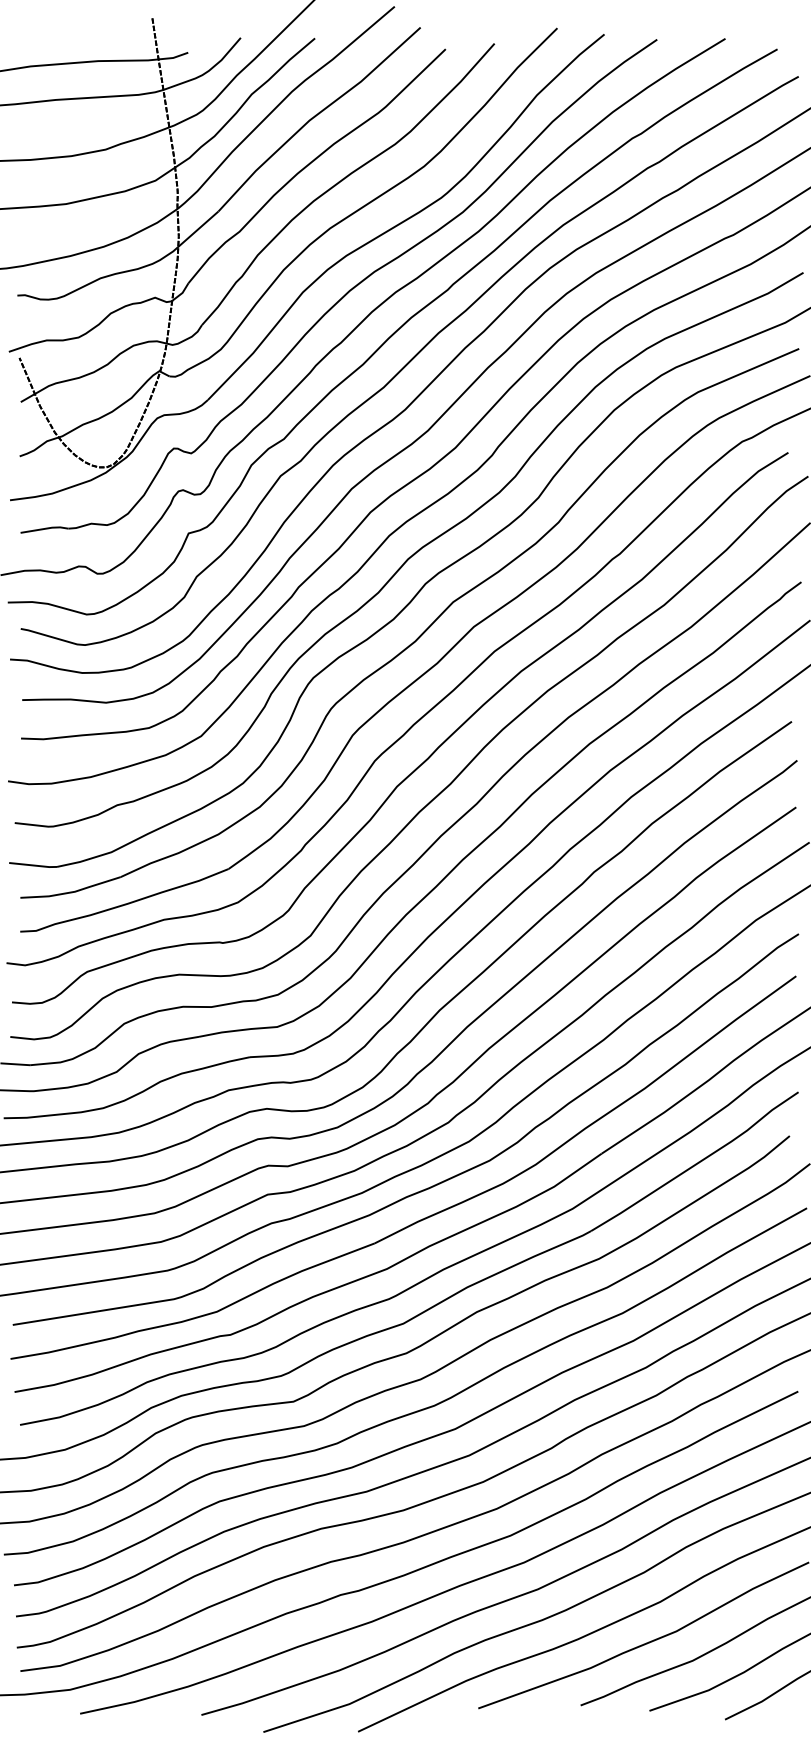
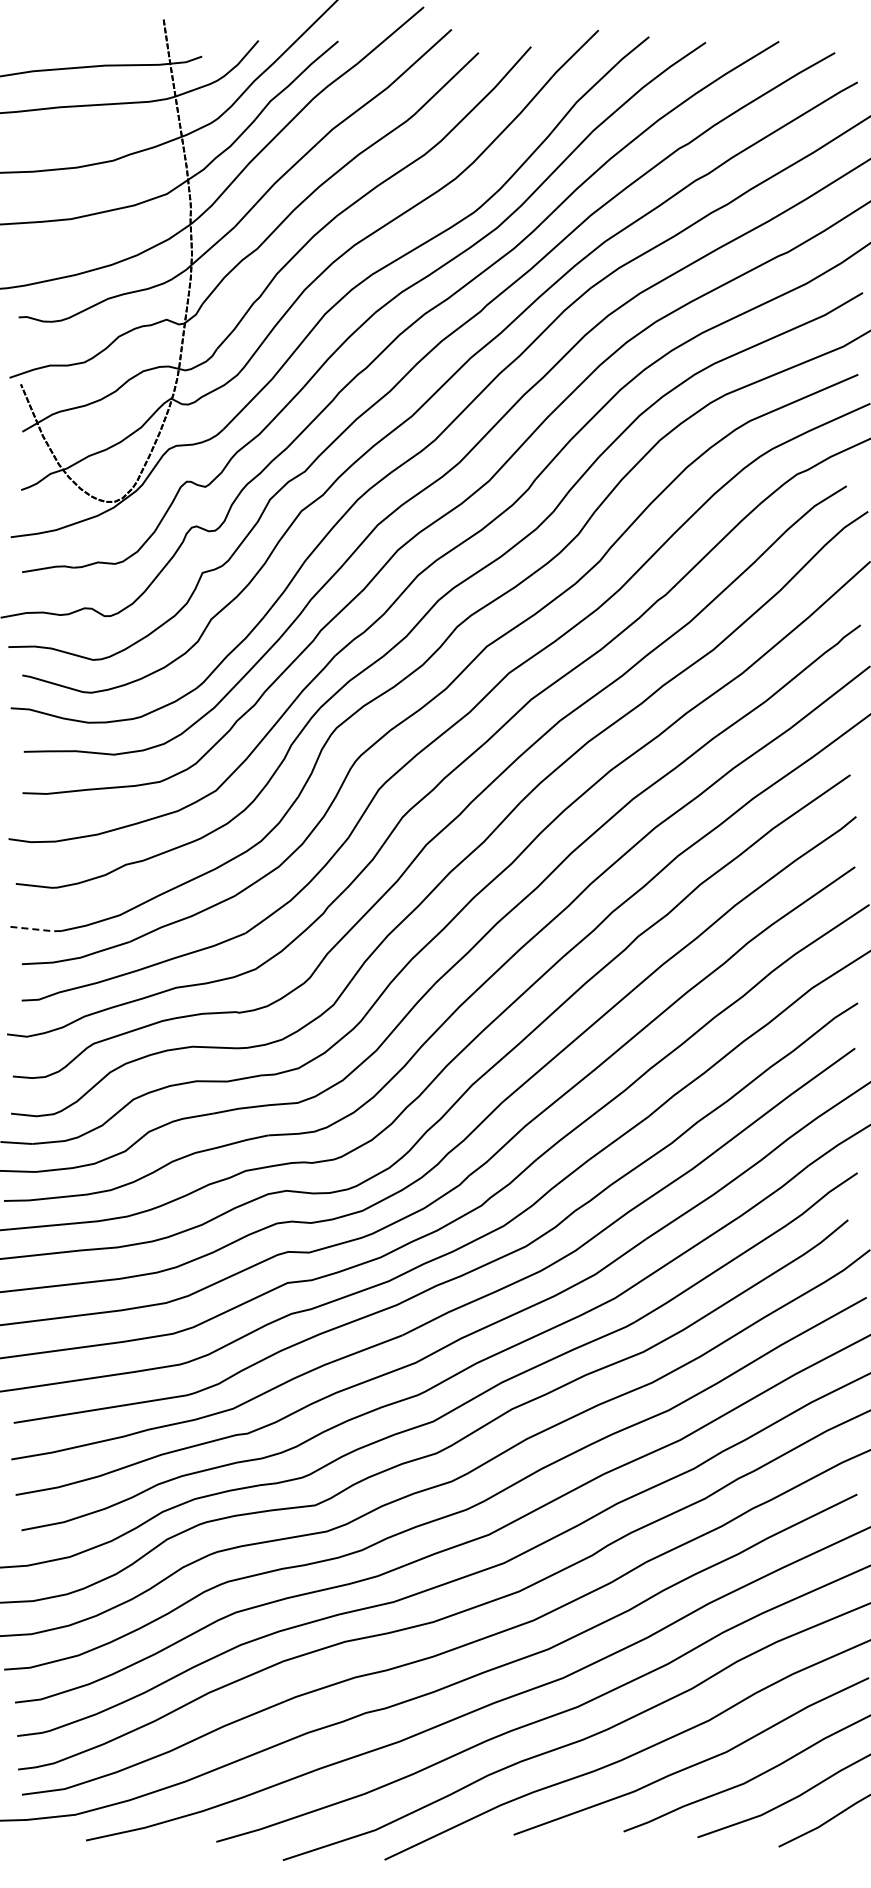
line: (33, 865) -> (36, 929), solid -> dashed

